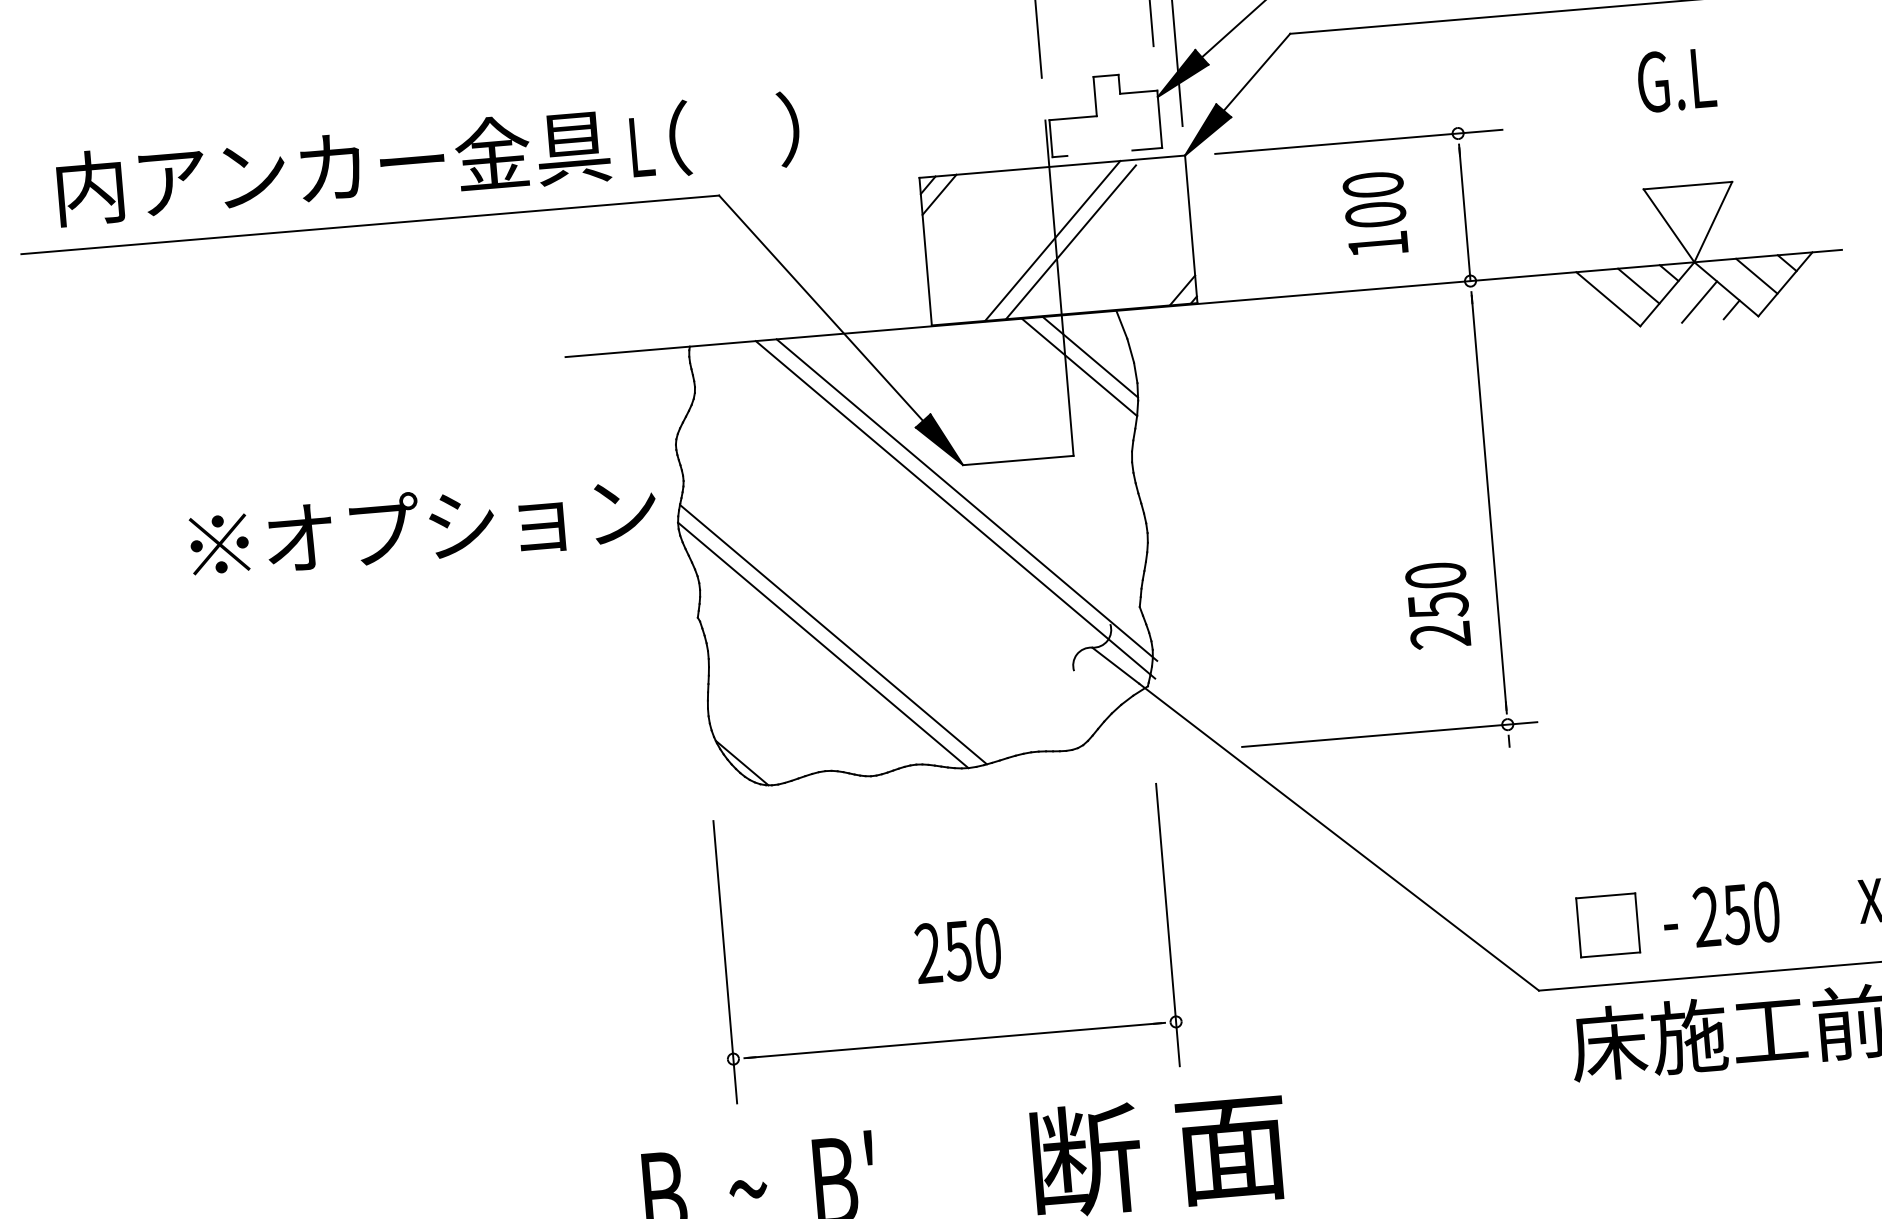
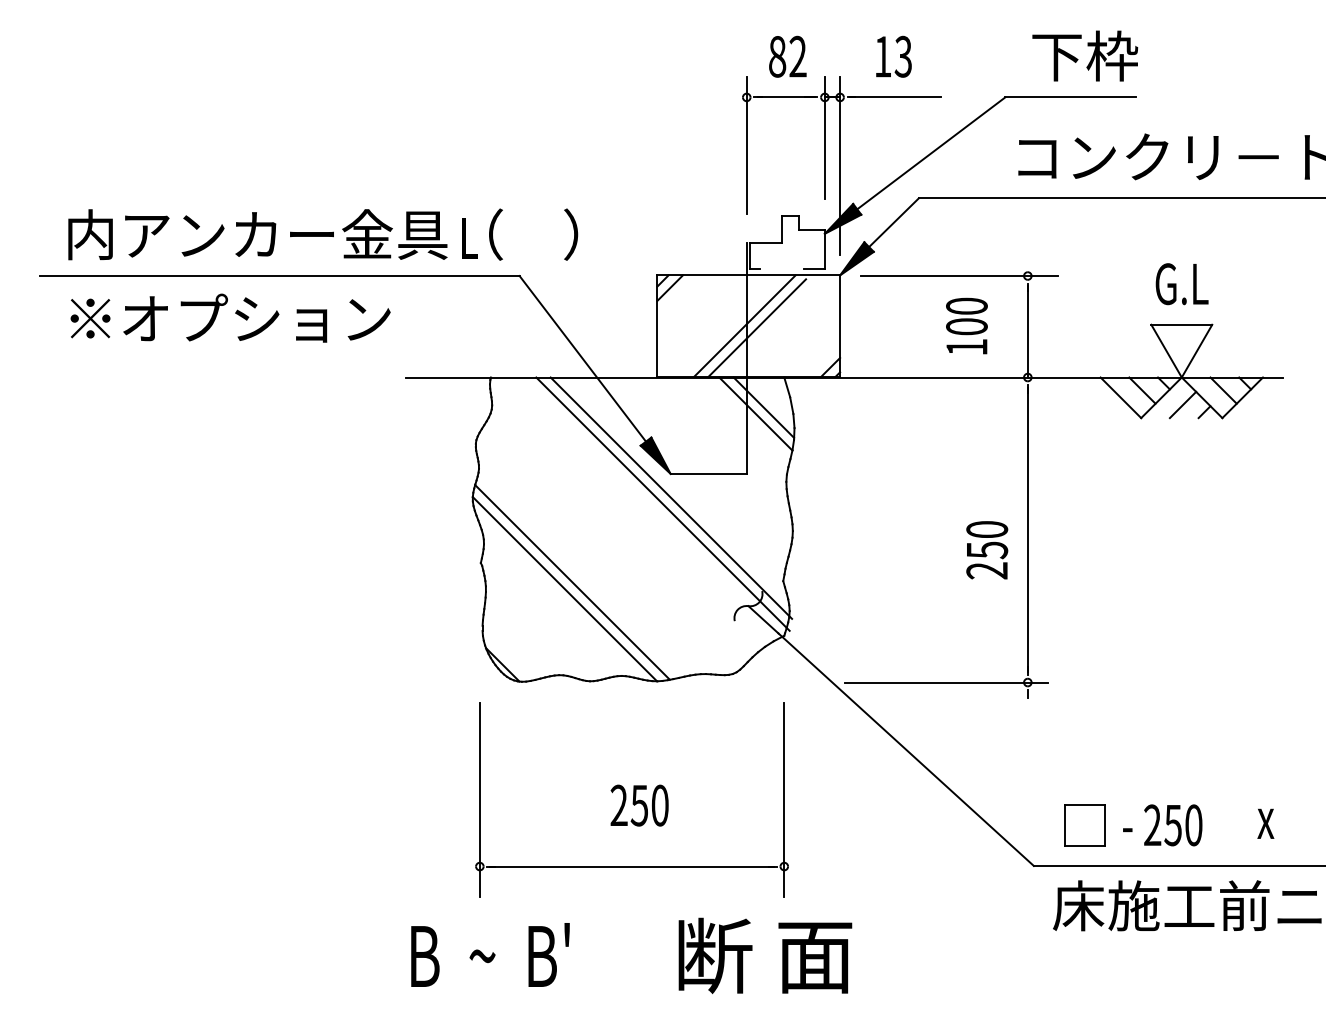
text: (1675, 80) -> (1181, 284), moved
text: (423, 525) -> (230, 317), moved
text: (1438, 605) -> (987, 550), moved

